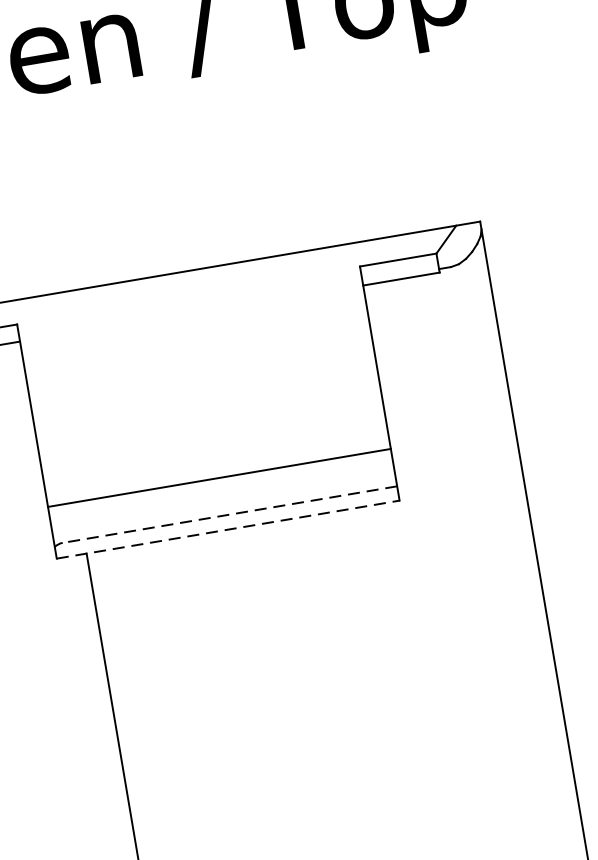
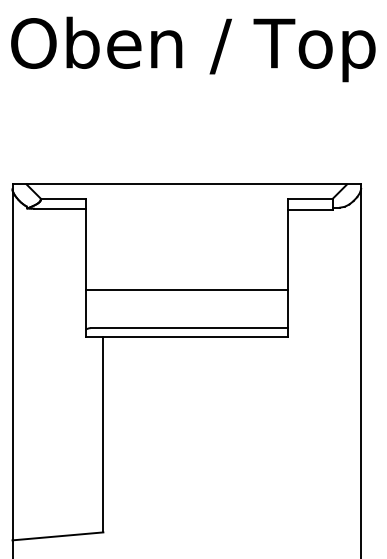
line: (218, 478) -> (186, 290), moved
line: (230, 515) -> (189, 328), dashed -> solid
line: (229, 529) -> (187, 336), dashed -> solid

